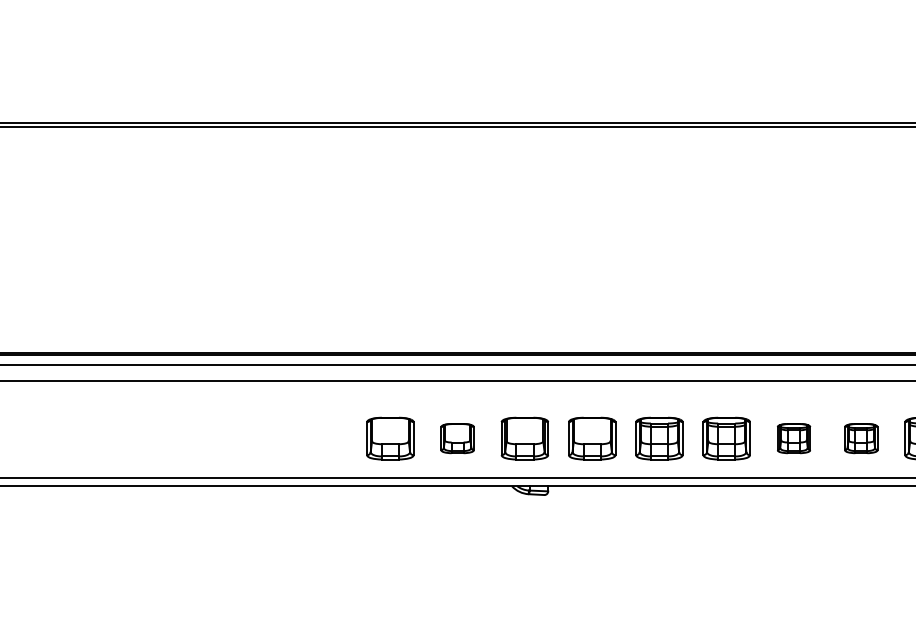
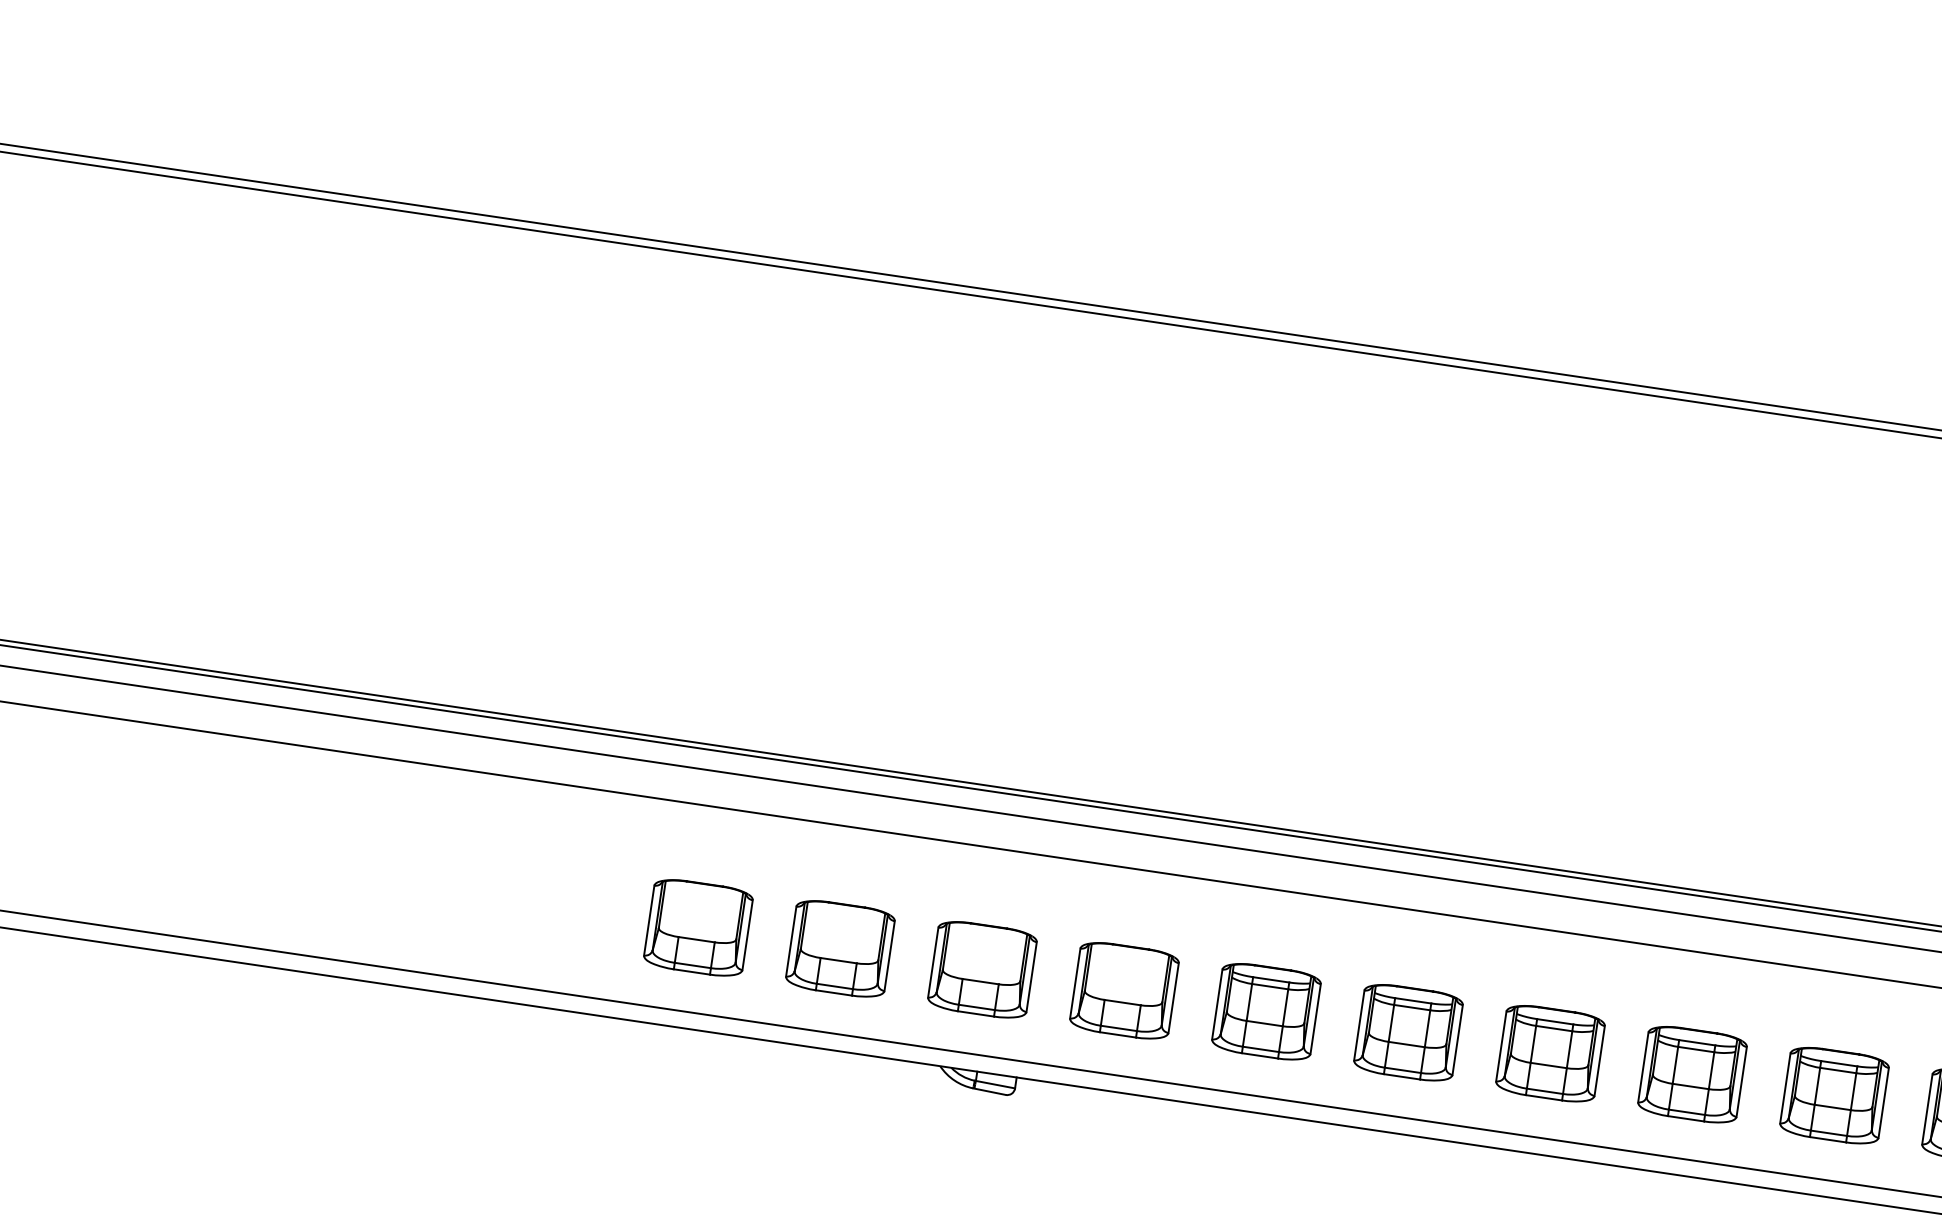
part: (457, 438) -> (840, 948), size x1.43
part: (793, 438) -> (1549, 1053), size x1.43
part: (861, 438) -> (1693, 1074), size x1.43

